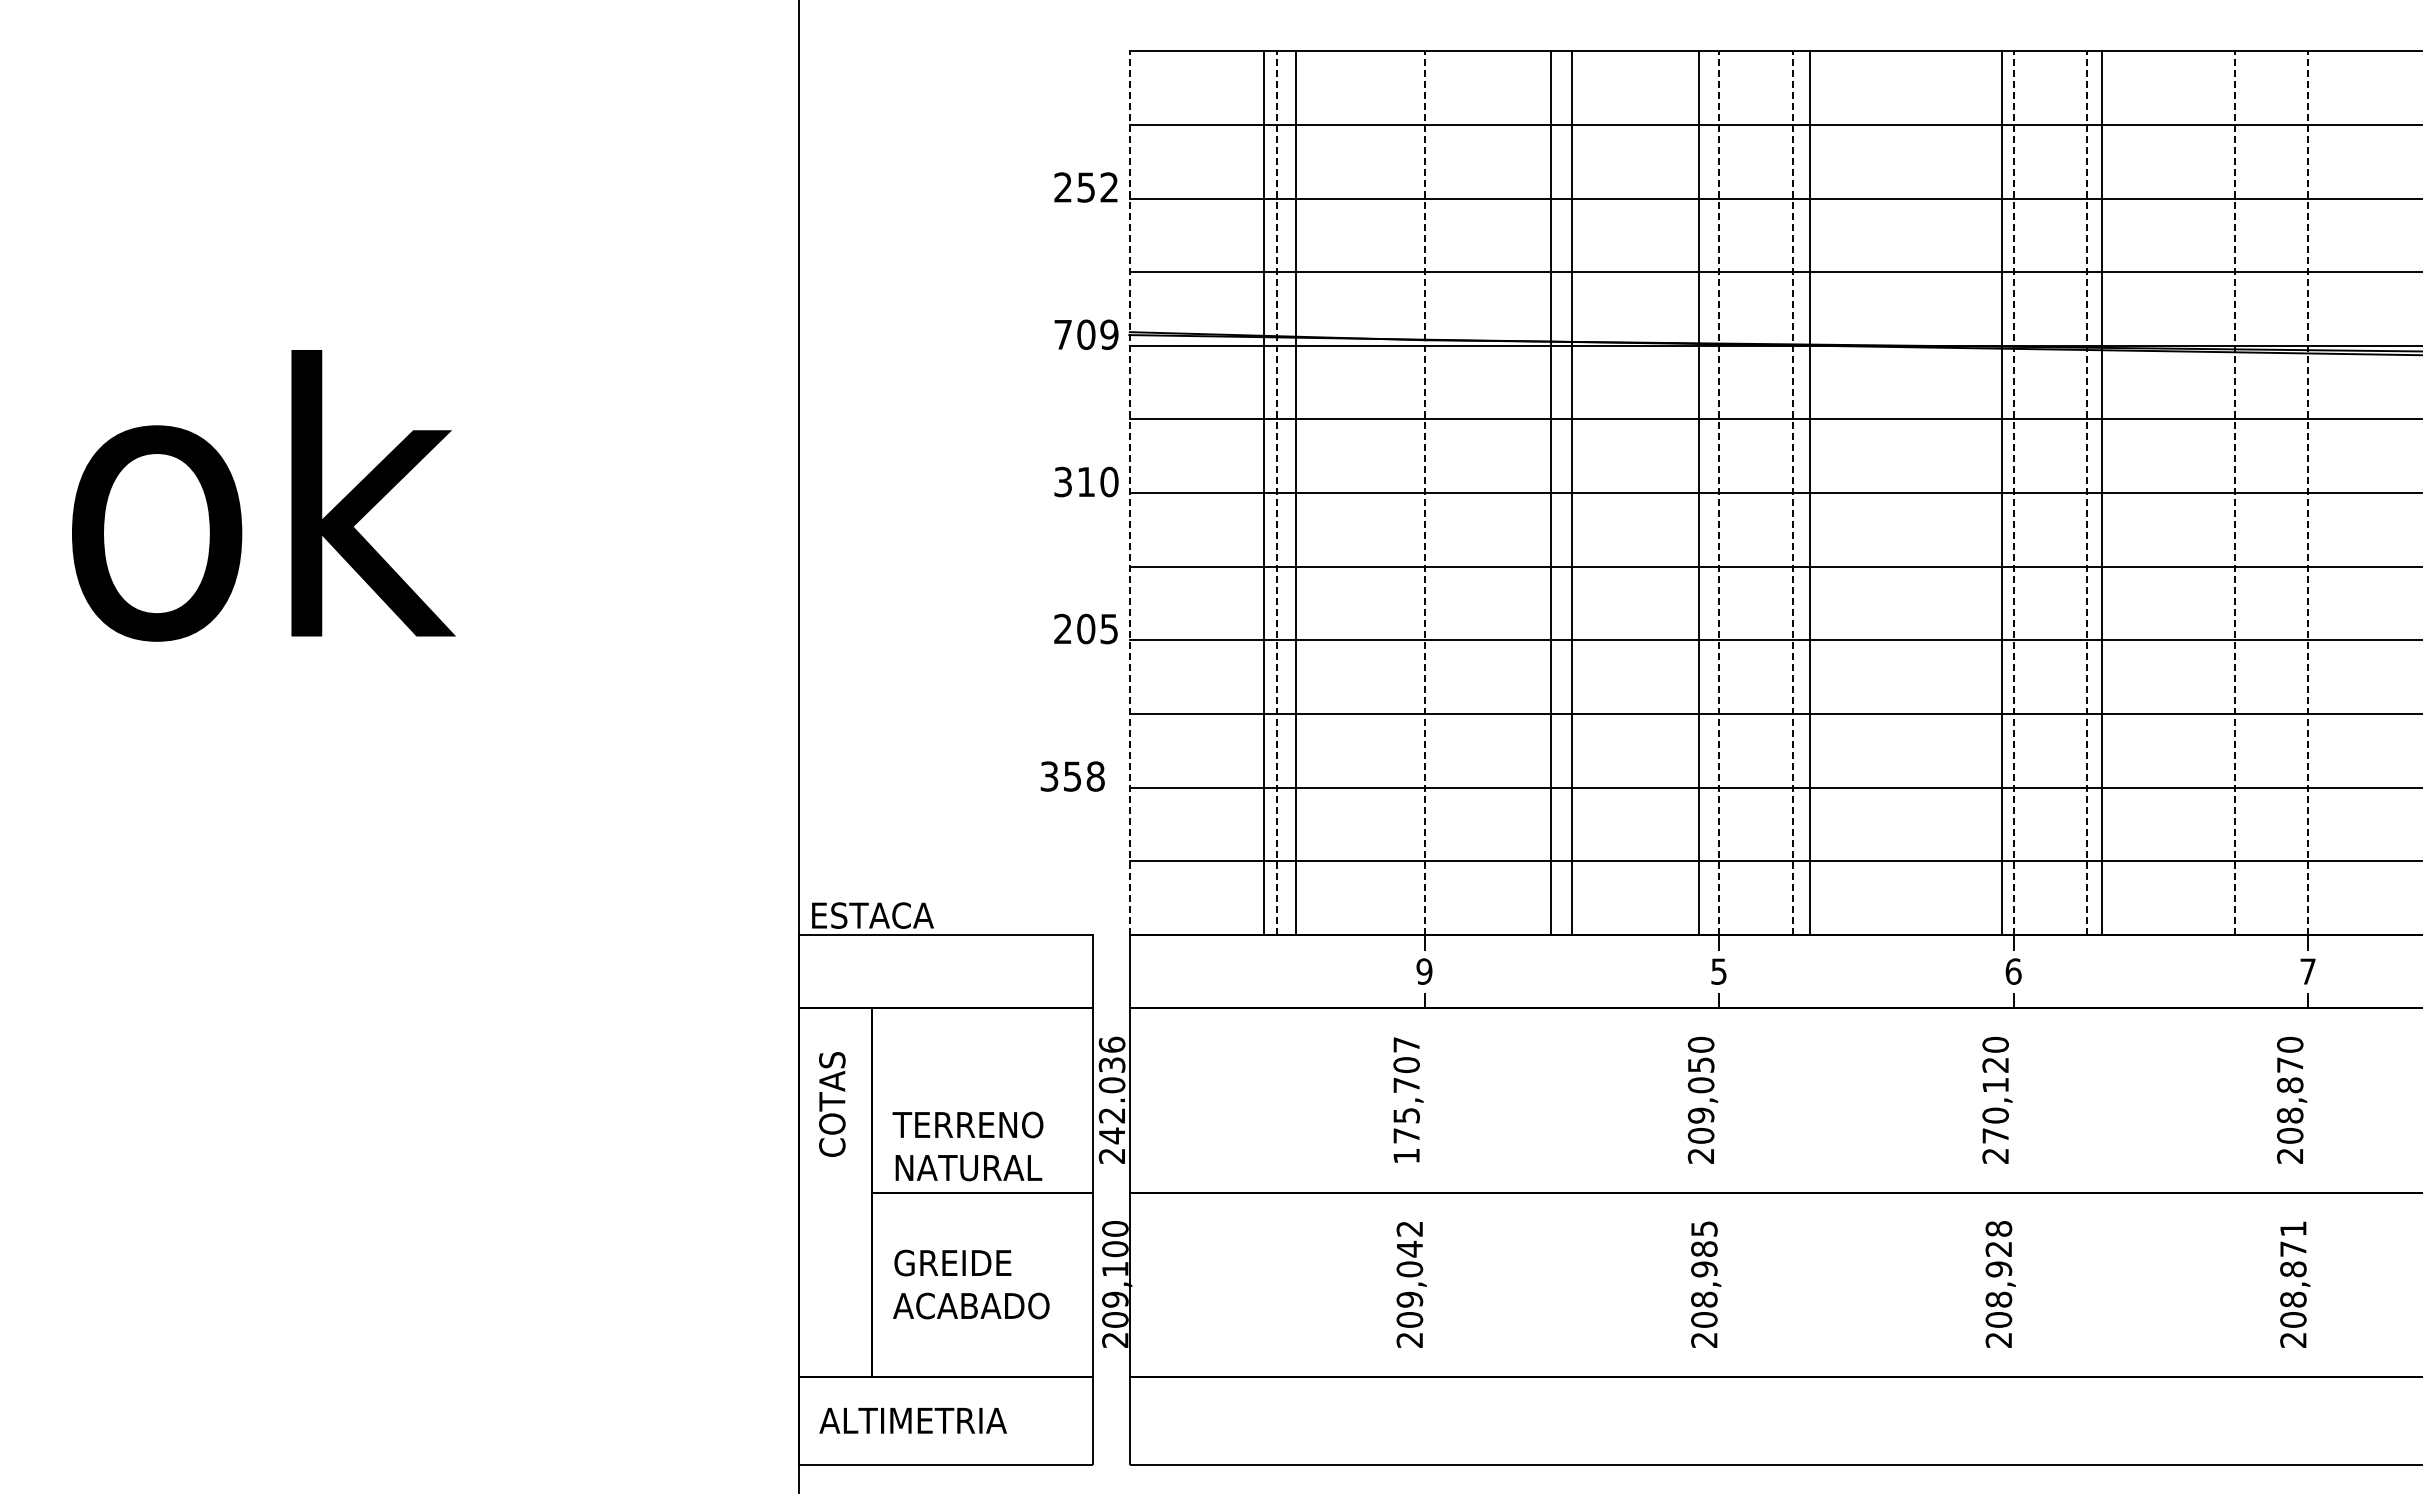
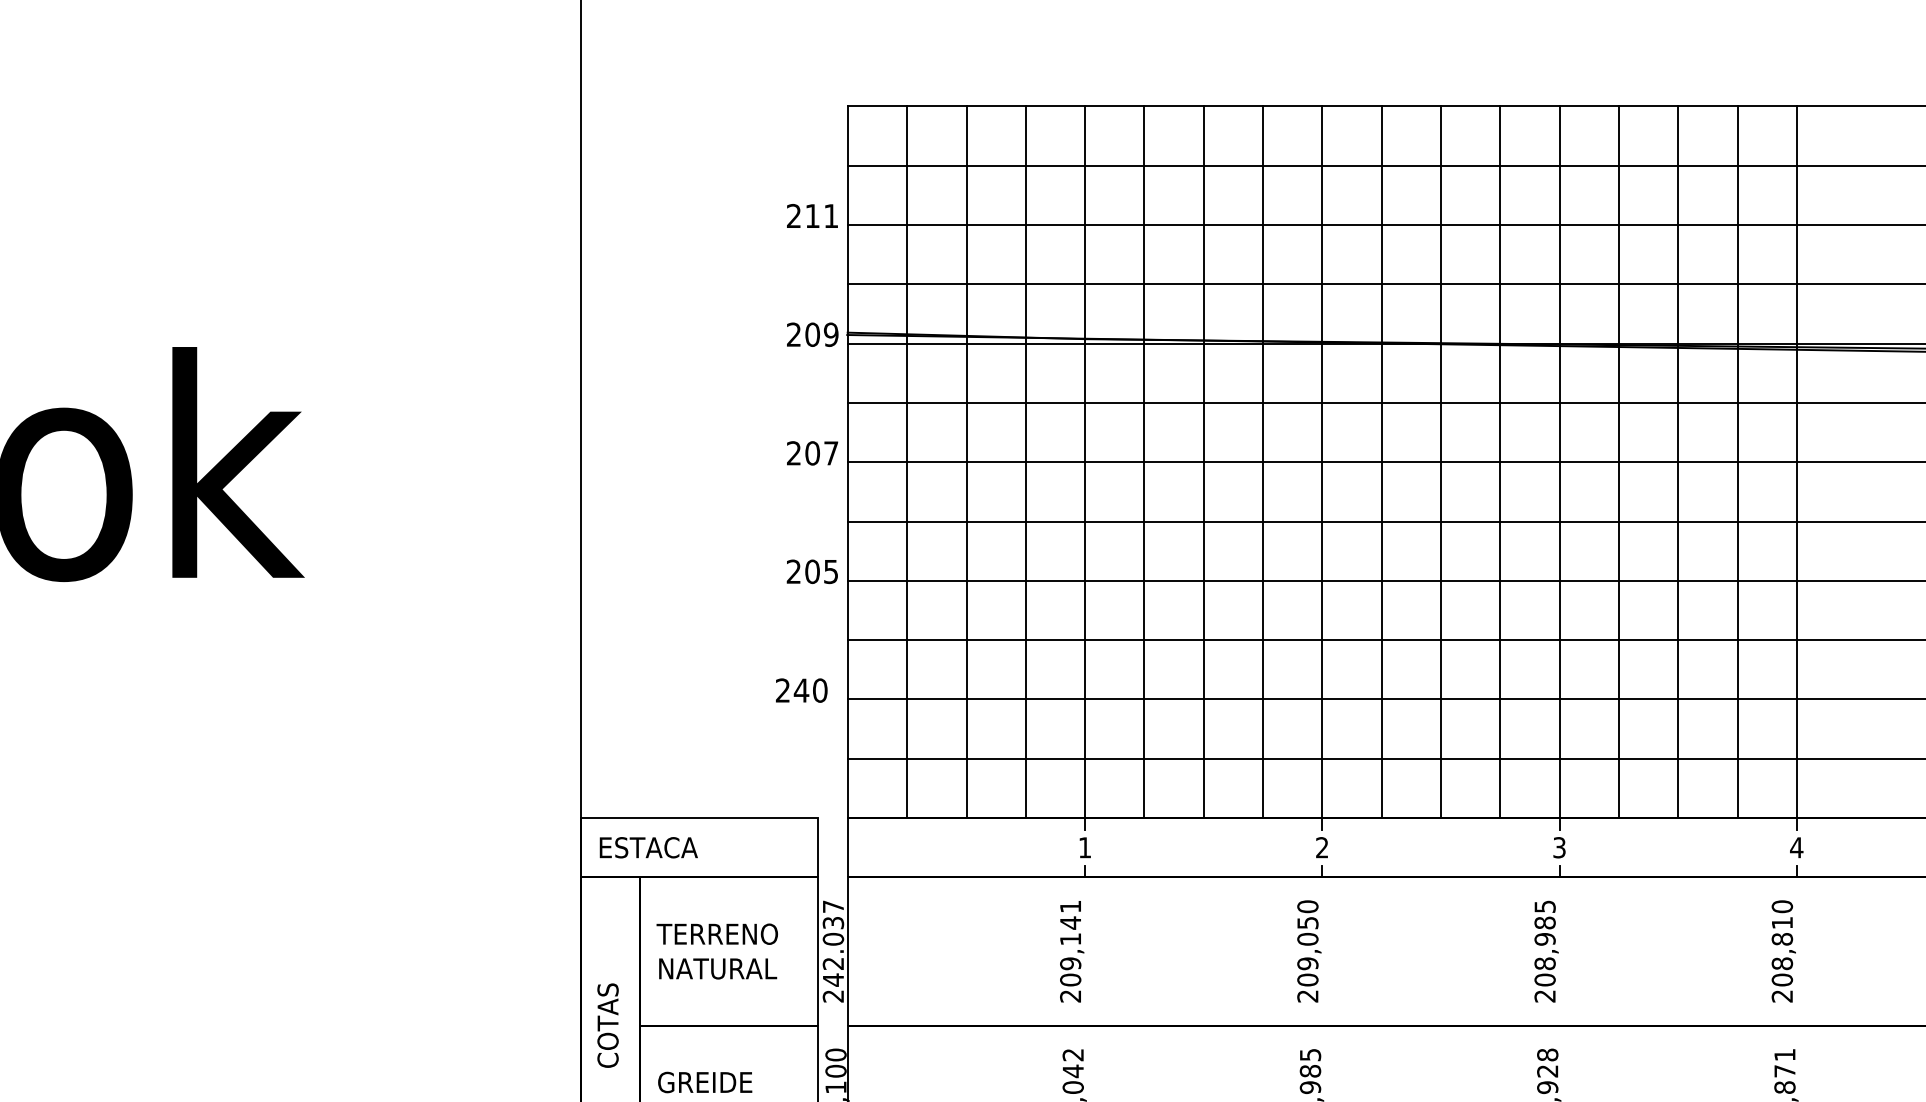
text: (1097, 187) -> (821, 216), 252 -> 211
text: (1062, 334) -> (793, 334), 709 -> 209
text: (1086, 481) -> (812, 452), 310 -> 207
line: (1263, 492) -> (907, 461), moved
line: (1295, 492) -> (1025, 461), moved
line: (1551, 492) -> (1144, 461), moved
line: (1699, 492) -> (1263, 461), moved
line: (1810, 492) -> (1441, 461), moved
line: (2002, 492) -> (1500, 461), moved
line: (2101, 492) -> (1677, 461), moved
line: (1130, 493) -> (848, 462), dashed -> solid
line: (1277, 493) -> (966, 462), dashed -> solid
line: (1424, 493) -> (1085, 462), dashed -> solid
line: (1719, 493) -> (1322, 462), dashed -> solid
line: (1792, 493) -> (1381, 462), dashed -> solid
line: (2013, 493) -> (1559, 462), dashed -> solid
line: (2087, 493) -> (1619, 462), dashed -> solid
line: (2234, 493) -> (1737, 462), dashed -> solid
line: (2308, 493) -> (1797, 462), dashed -> solid
text: (1072, 776) -> (801, 690), 358 -> 240
text: (872, 915) -> (648, 847), moved
text: (1424, 971) -> (1085, 847), 9 -> 1
text: (1718, 971) -> (1321, 847), 5 -> 2
text: (2013, 971) -> (1559, 847), 6 -> 3
text: (2307, 971) -> (1796, 847), 7 -> 4
text: (1111, 1044) -> (832, 906), 242.036 -> 242.037
text: (2290, 1064) -> (1782, 922), 208,870 -> 208,810
text: (1995, 1089) -> (1544, 942), 270,120 -> 208,985
text: (1406, 1100) -> (1070, 951), 175,707 -> 209,141
text: (832, 1104) -> (608, 1025), moved
text: (967, 1146) -> (716, 951), moved

